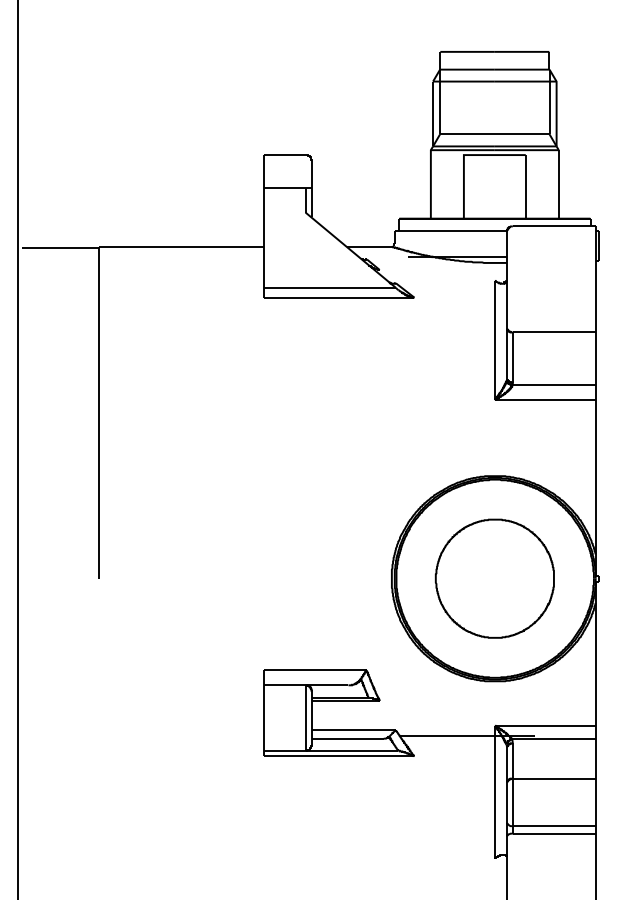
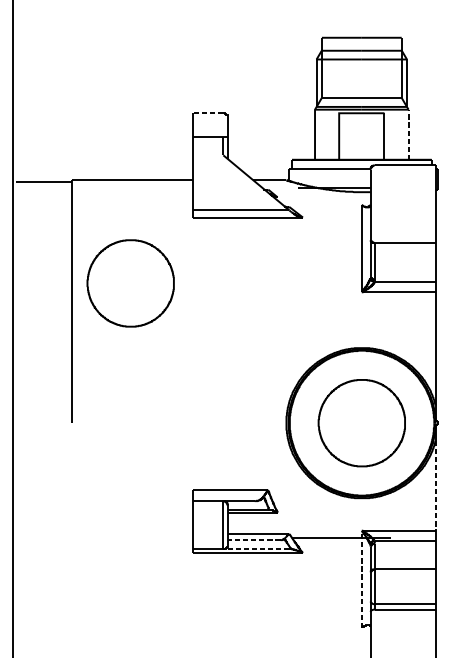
line: (285, 155) -> (208, 113), solid -> dashed
line: (558, 183) -> (408, 134), solid -> dashed
part: (178, 387) -> (130, 283), added
line: (595, 664) -> (435, 485), solid -> dashed
line: (347, 738) -> (254, 540), solid -> dashed
line: (350, 750) -> (256, 548), solid -> dashed
line: (494, 791) -> (361, 578), solid -> dashed

